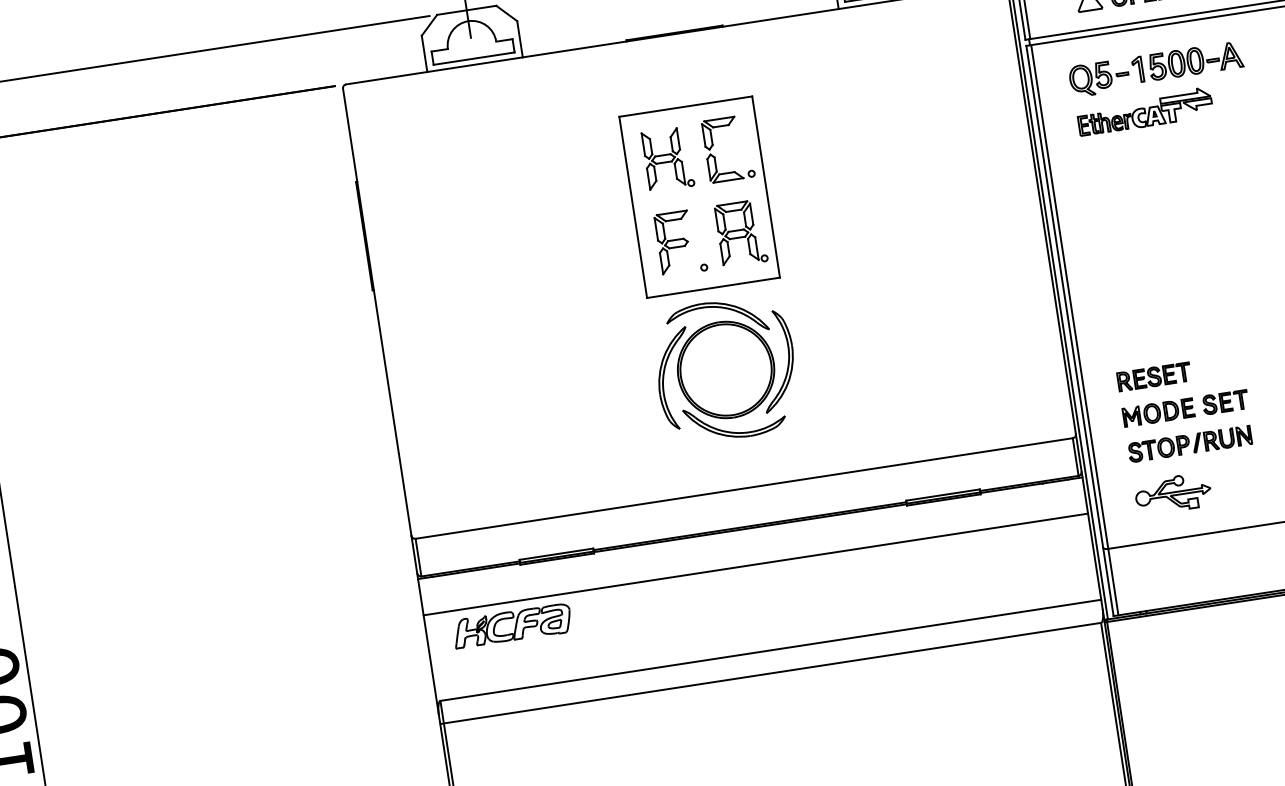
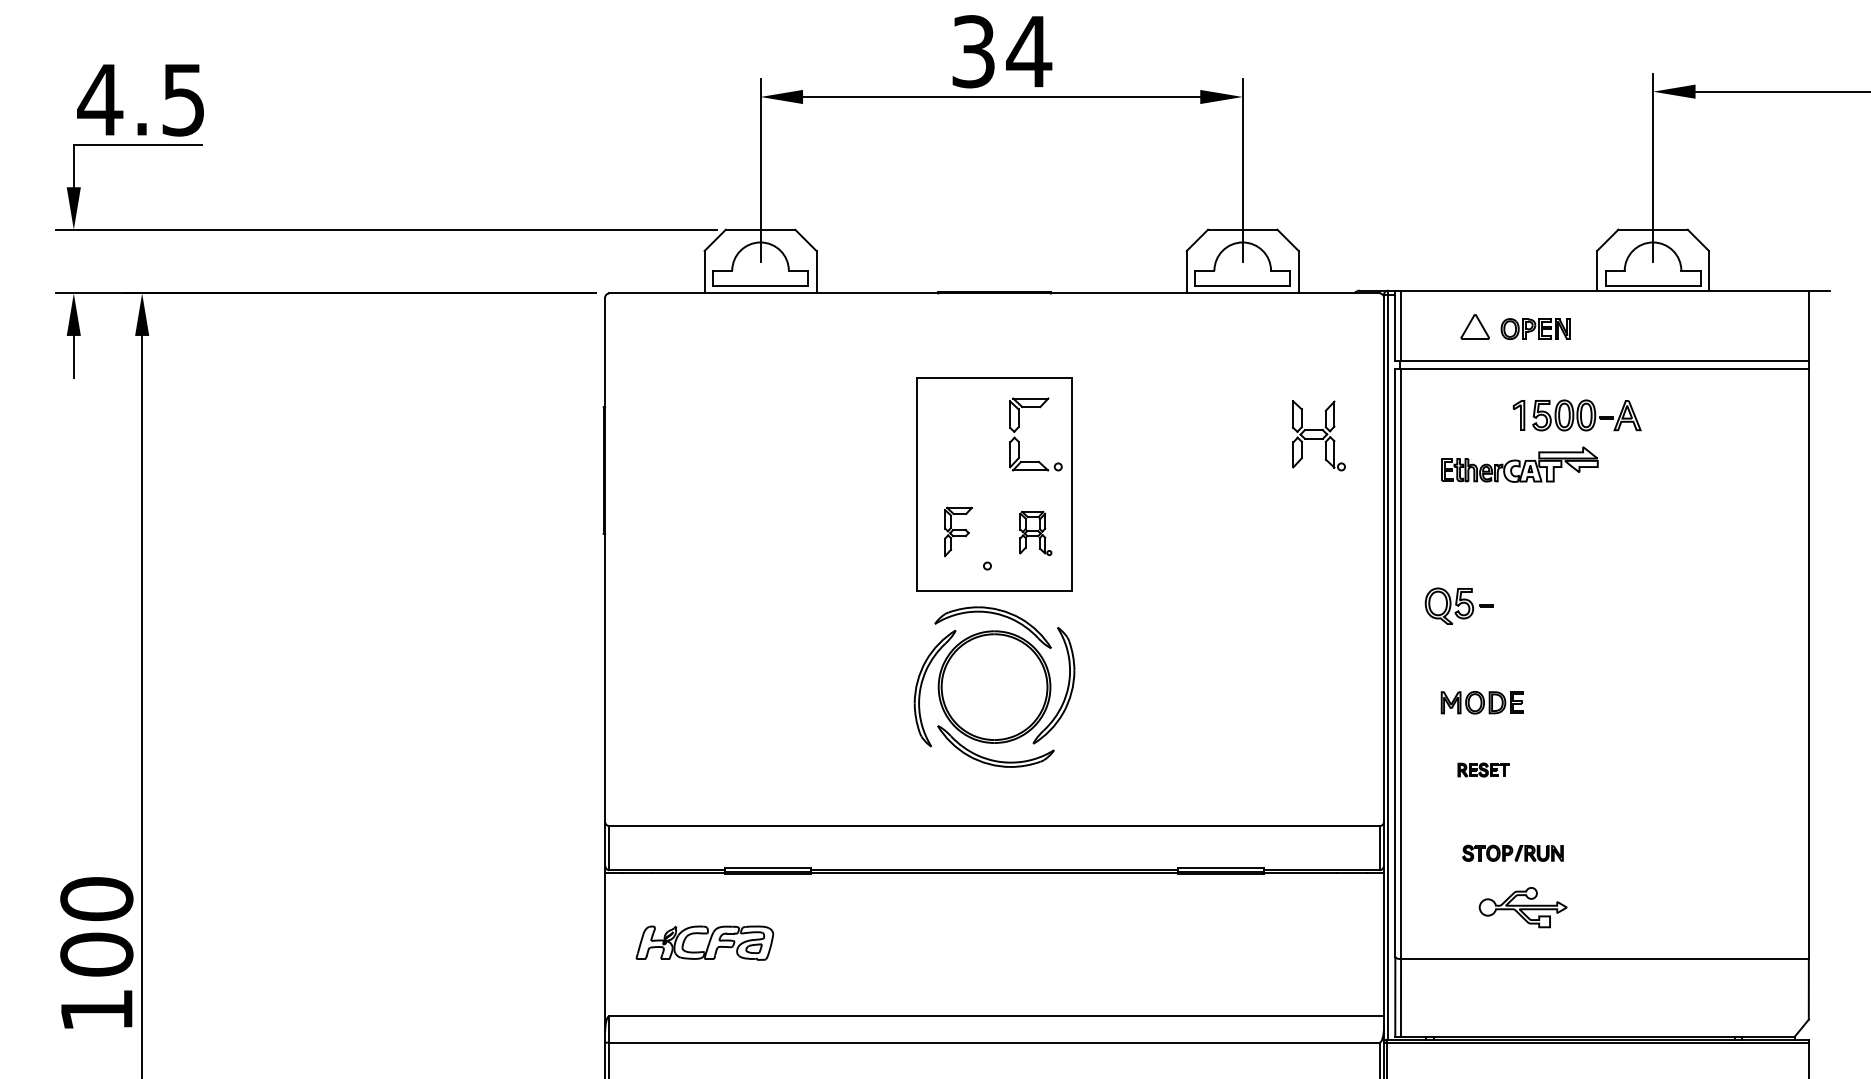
part: (1098, 77) -> (1458, 605), moved
part: (667, 159) -> (1318, 435), moved
part: (740, 233) -> (1035, 533), size x0.6
part: (674, 241) -> (958, 531), size x0.7
part: (1153, 376) -> (1483, 769), size x0.6
part: (1225, 402) -> (1560, 811), removed
part: (1157, 412) -> (1481, 702), moved
part: (1189, 444) -> (1512, 853), size x0.7
part: (1172, 494) -> (1522, 907), moved
line: (755, 564) -> (994, 915), removed

